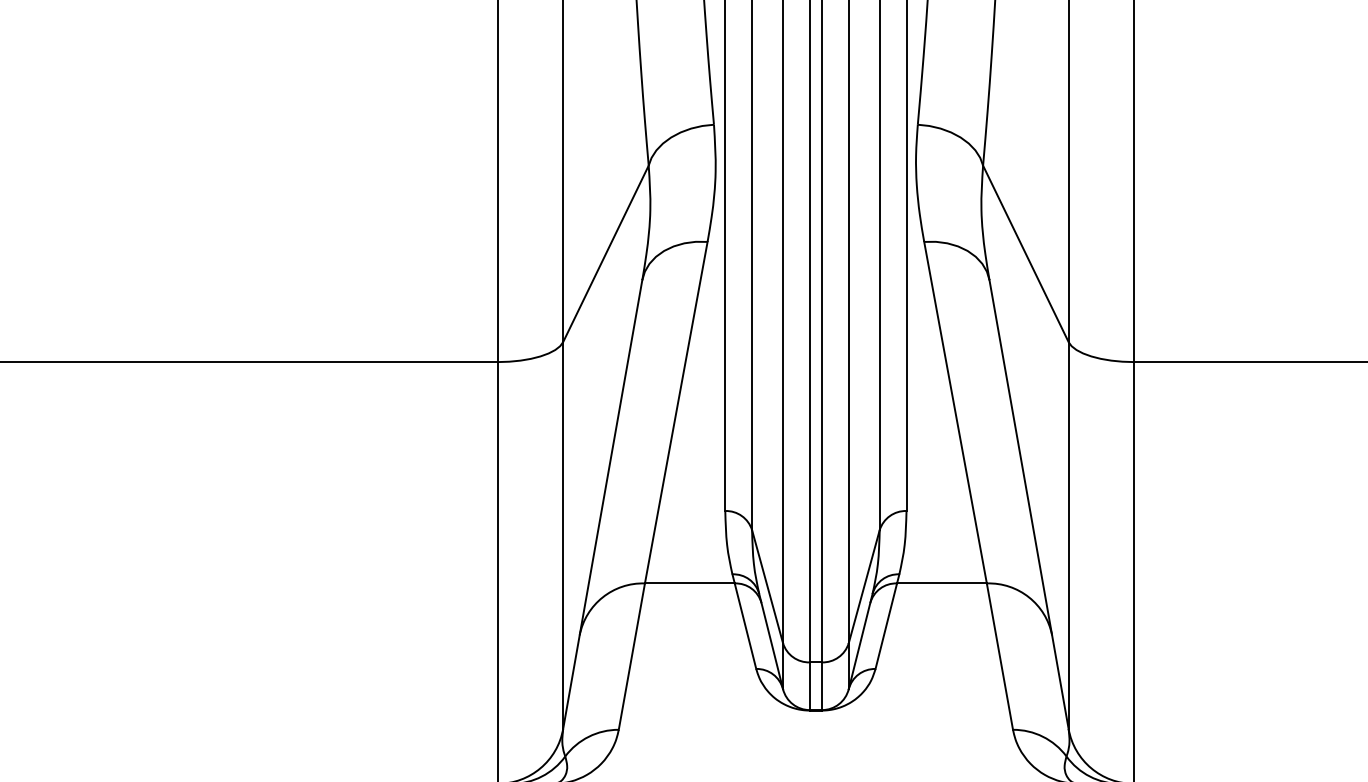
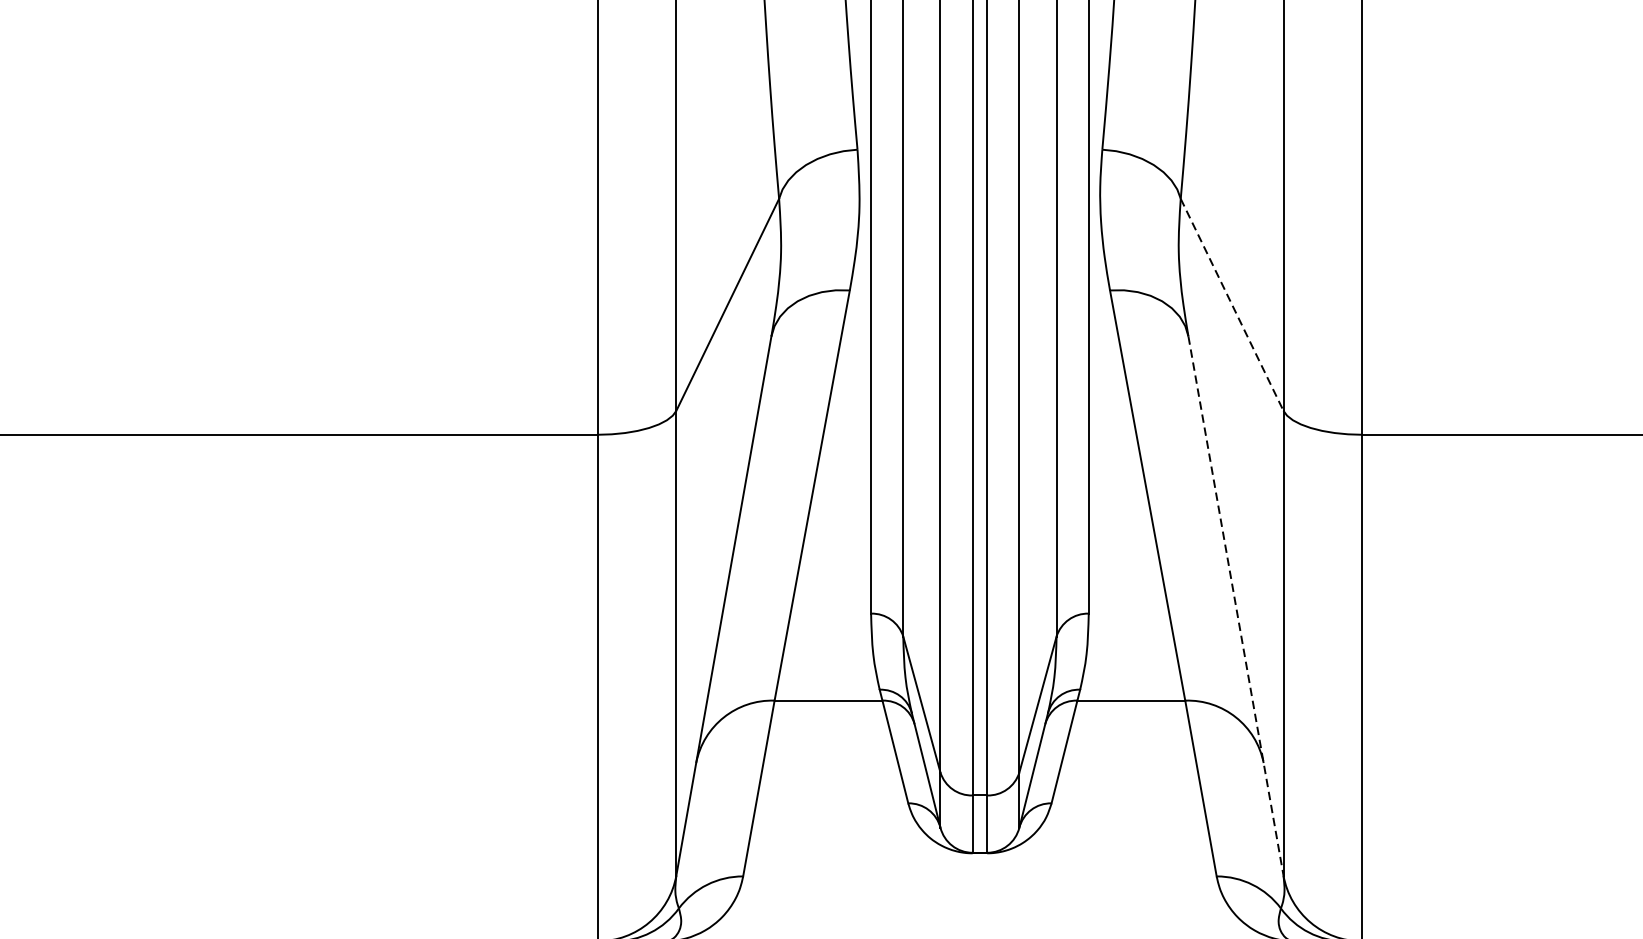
line: (1026, 254) -> (1232, 305), solid -> dashed
line: (1029, 504) -> (1236, 605), solid -> dashed

